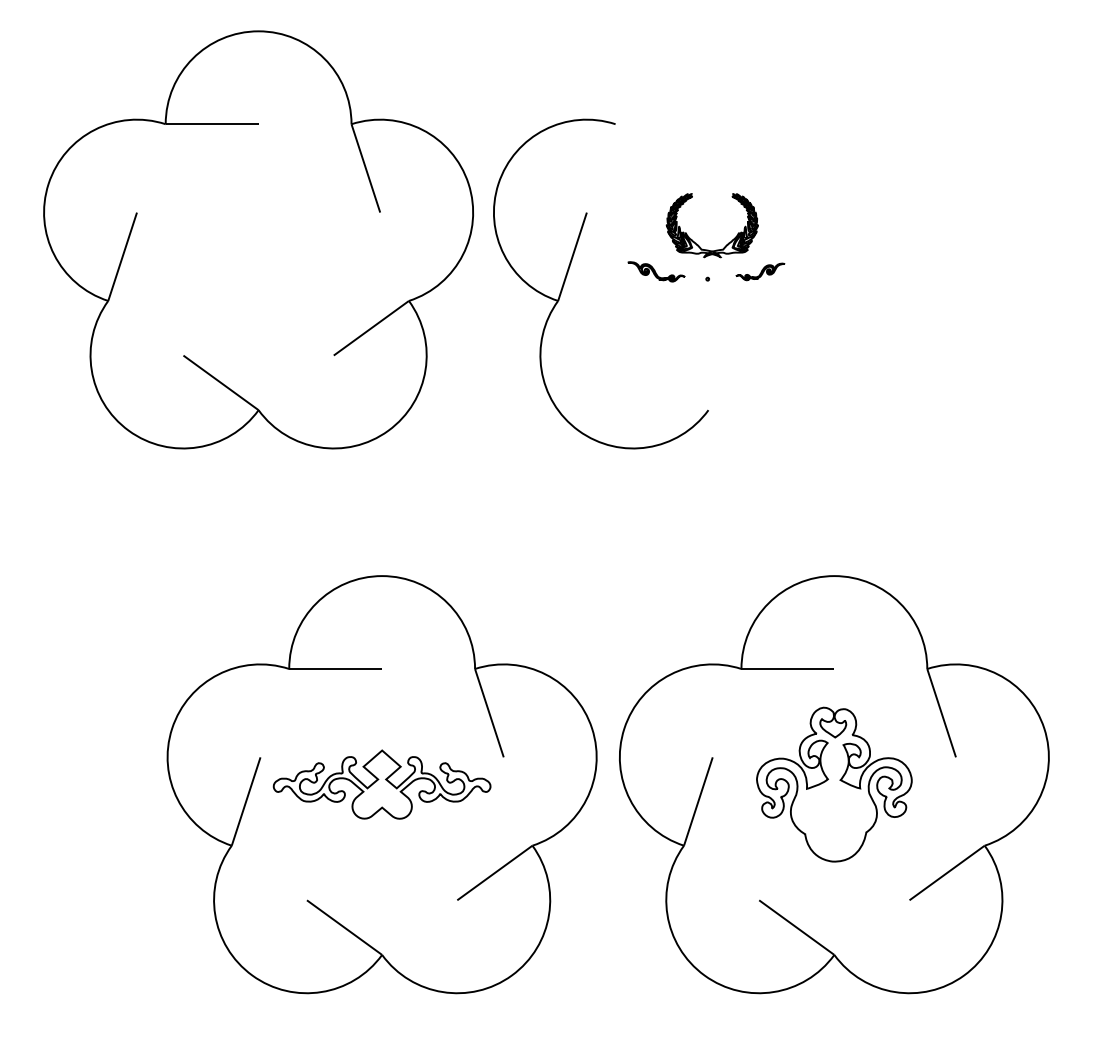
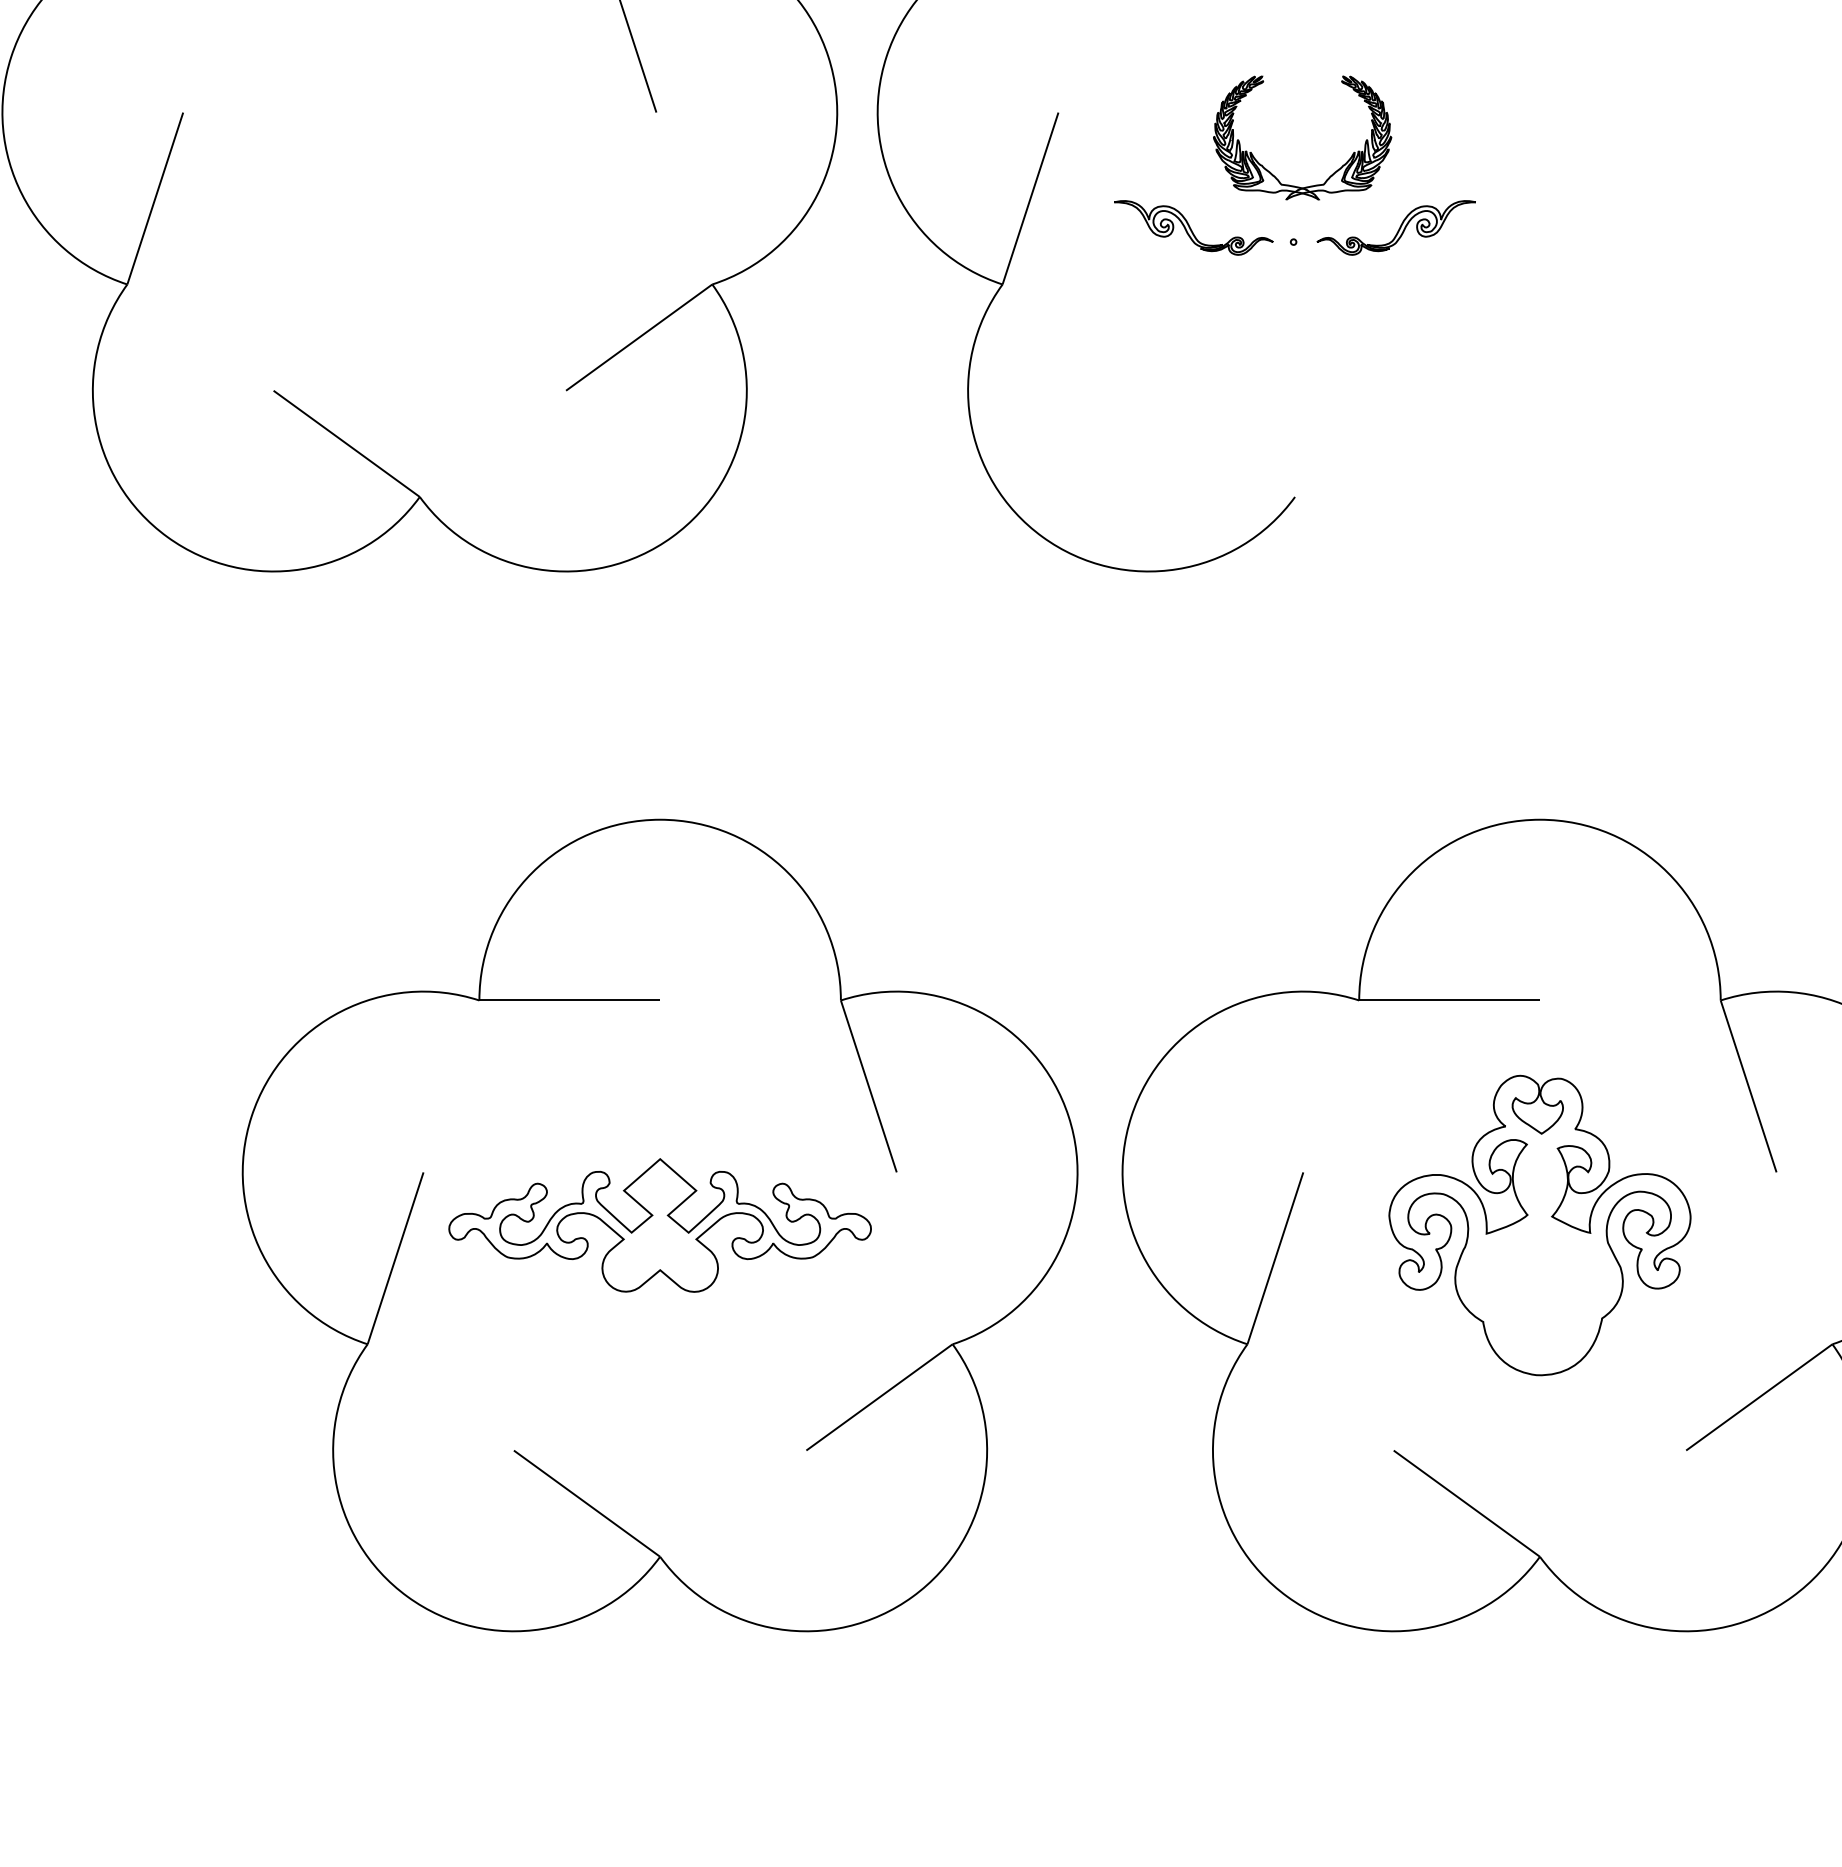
part: (656, 271) -> (1193, 227), size x1.43
part: (760, 271) -> (1396, 227), size x1.67

